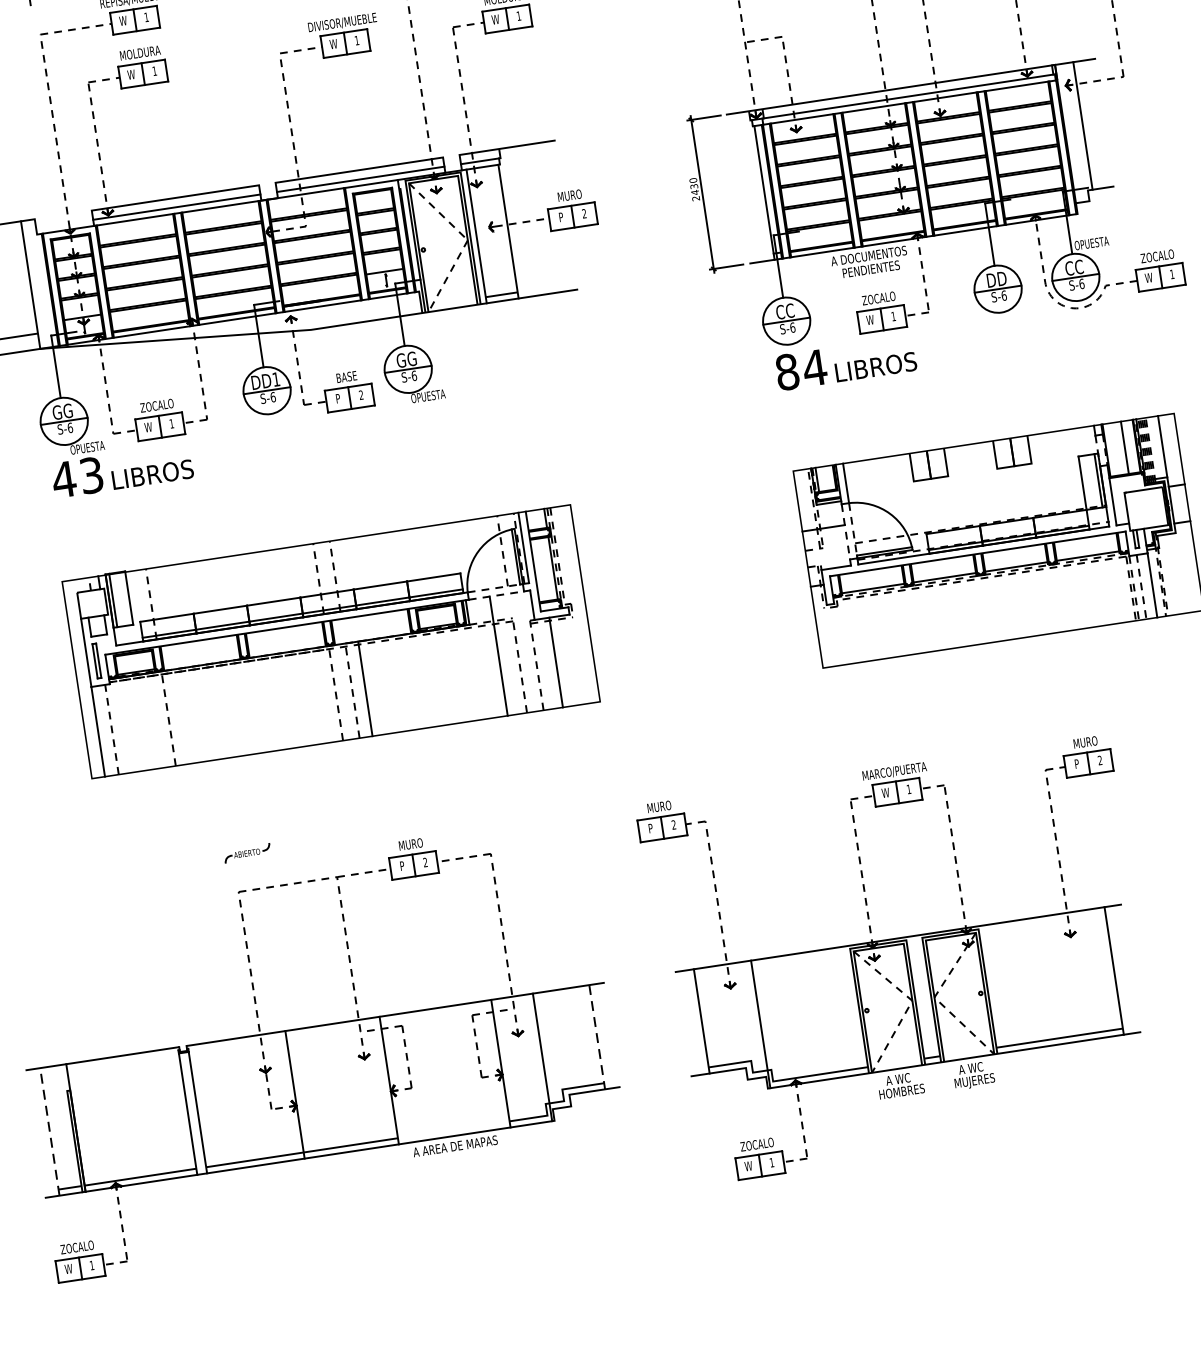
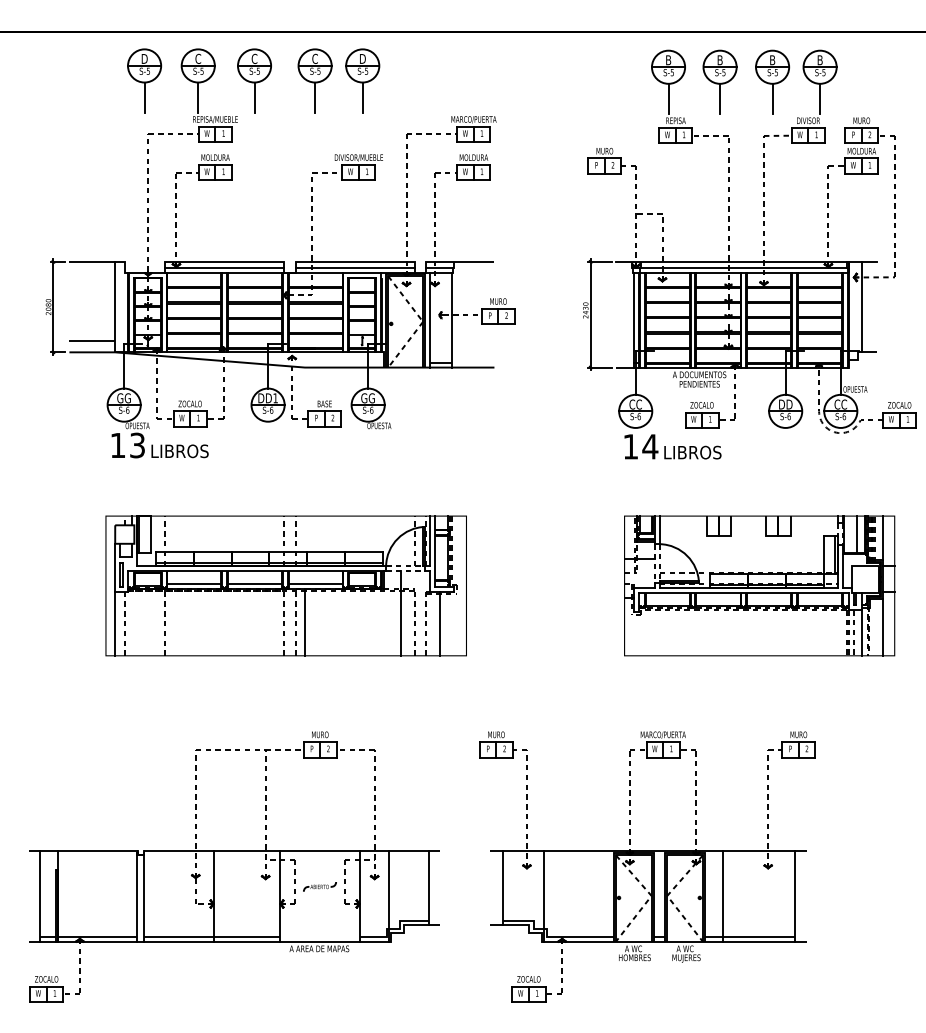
text: (786, 371) -> (630, 446), 84 -> 14
text: (63, 479) -> (117, 445), 43 -> 13
line: (1182, 572) -> (883, 627), added
line: (372, 633) -> (315, 584), added
line: (286, 646) -> (254, 584), added
line: (201, 659) -> (194, 584), added
part: (246, 852) -> (319, 886), moved
line: (1013, 986) -> (723, 896), added
line: (597, 1037) -> (429, 888), dashed -> solid
line: (49, 1130) -> (39, 895), dashed -> solid

